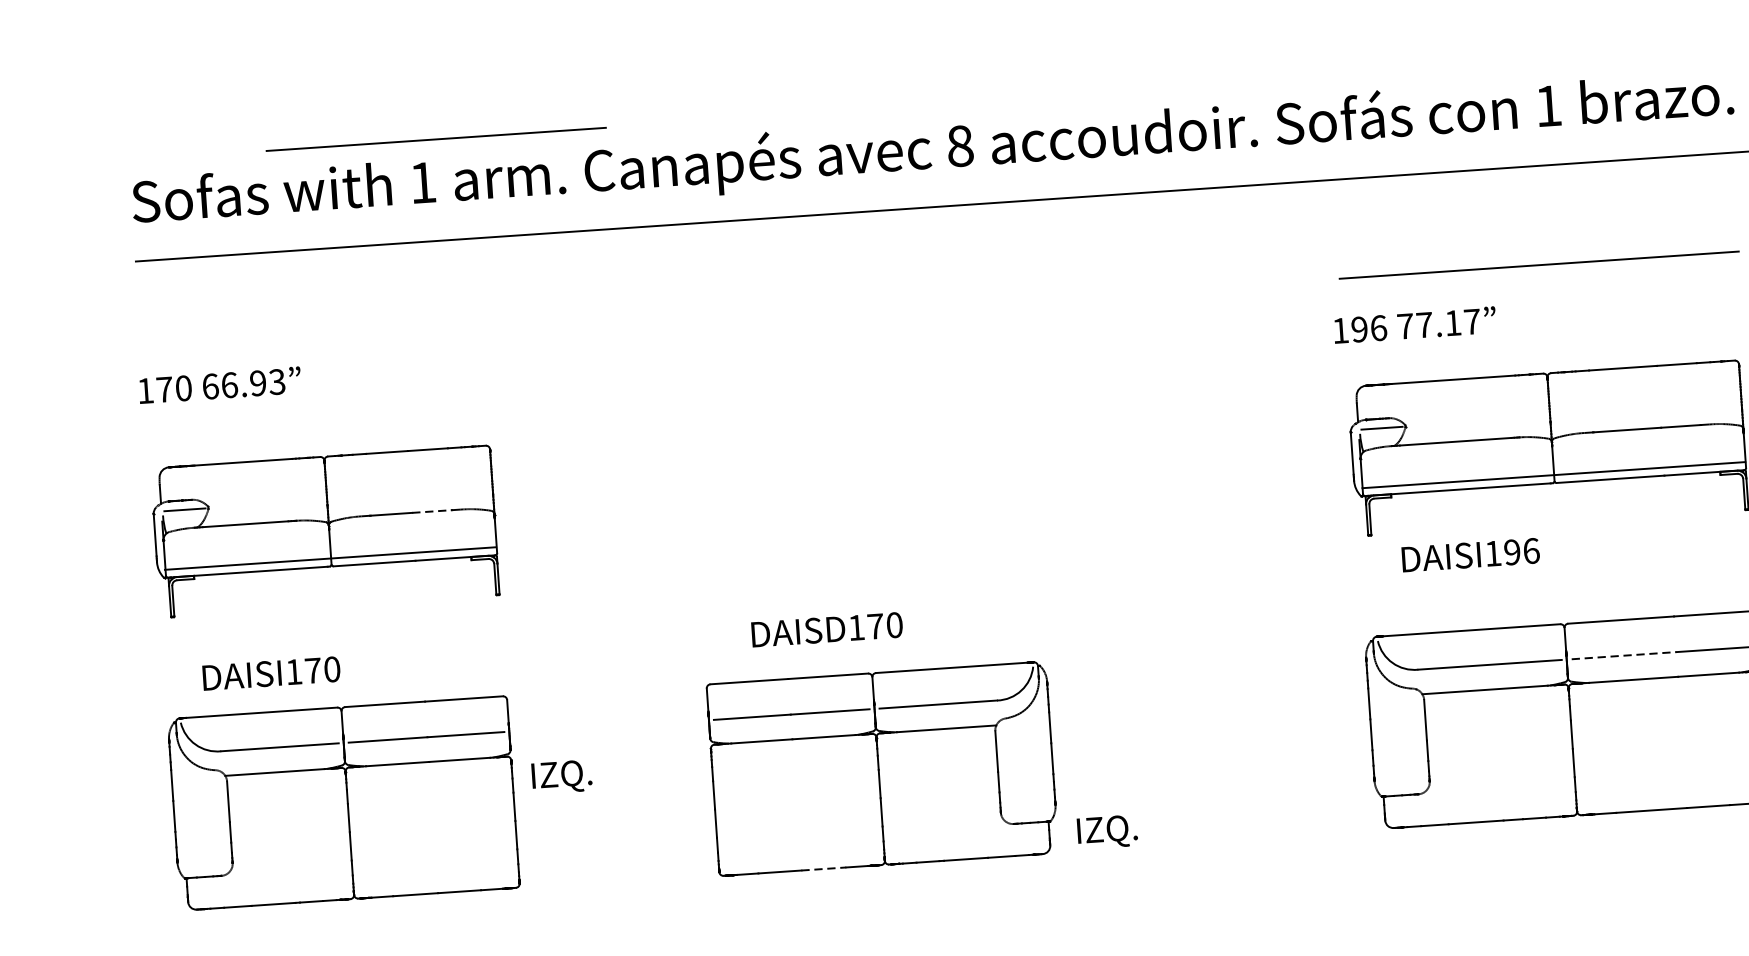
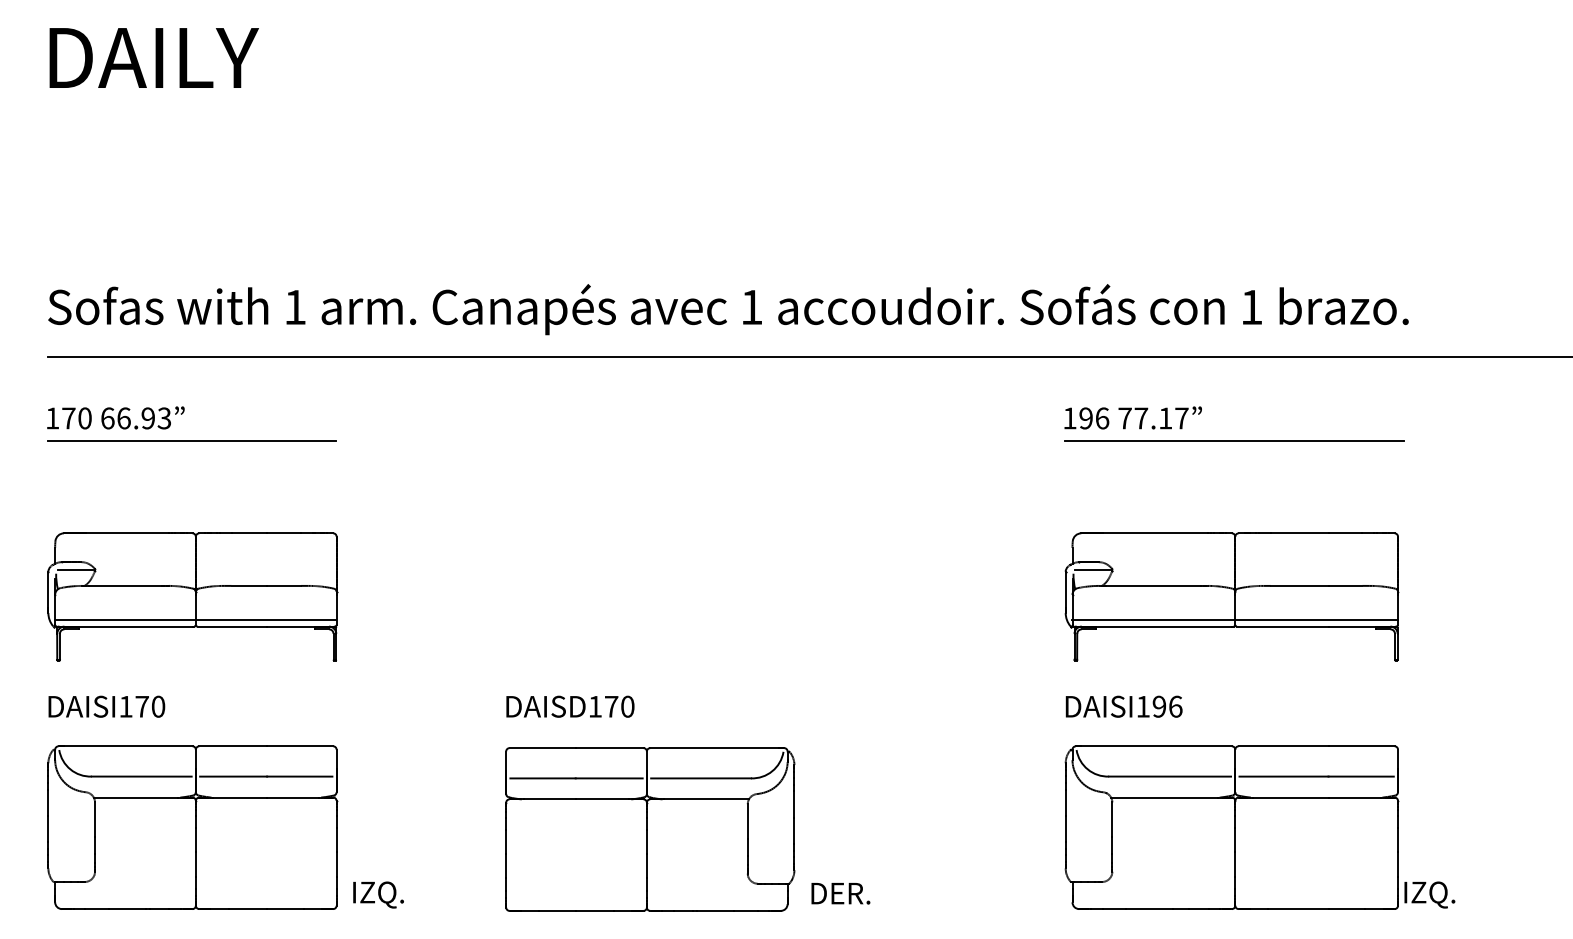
line: (435, 138) -> (191, 440), moved
text: (959, 146) -> (751, 307), 8 -> 1
text: (1414, 324) -> (1132, 417), moved
text: (219, 384) -> (115, 417), moved
line: (432, 511) -> (284, 585), dashed -> solid
text: (1470, 554) -> (1123, 706), moved
text: (827, 629) -> (570, 706), moved
line: (1624, 655) -> (1284, 776), dashed -> solid
text: (271, 673) -> (106, 706), moved
text: (561, 776) -> (378, 894), moved
text: (1114, 831) -> (842, 895), IZQ. -> DER.
line: (824, 868) -> (595, 910), dashed -> solid

